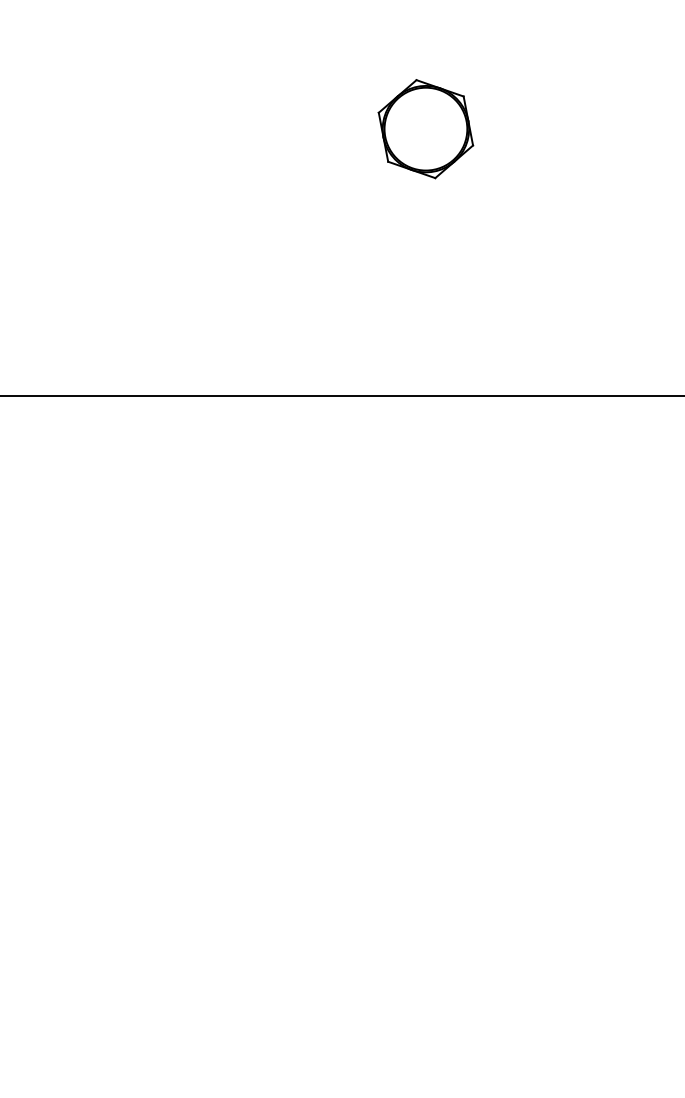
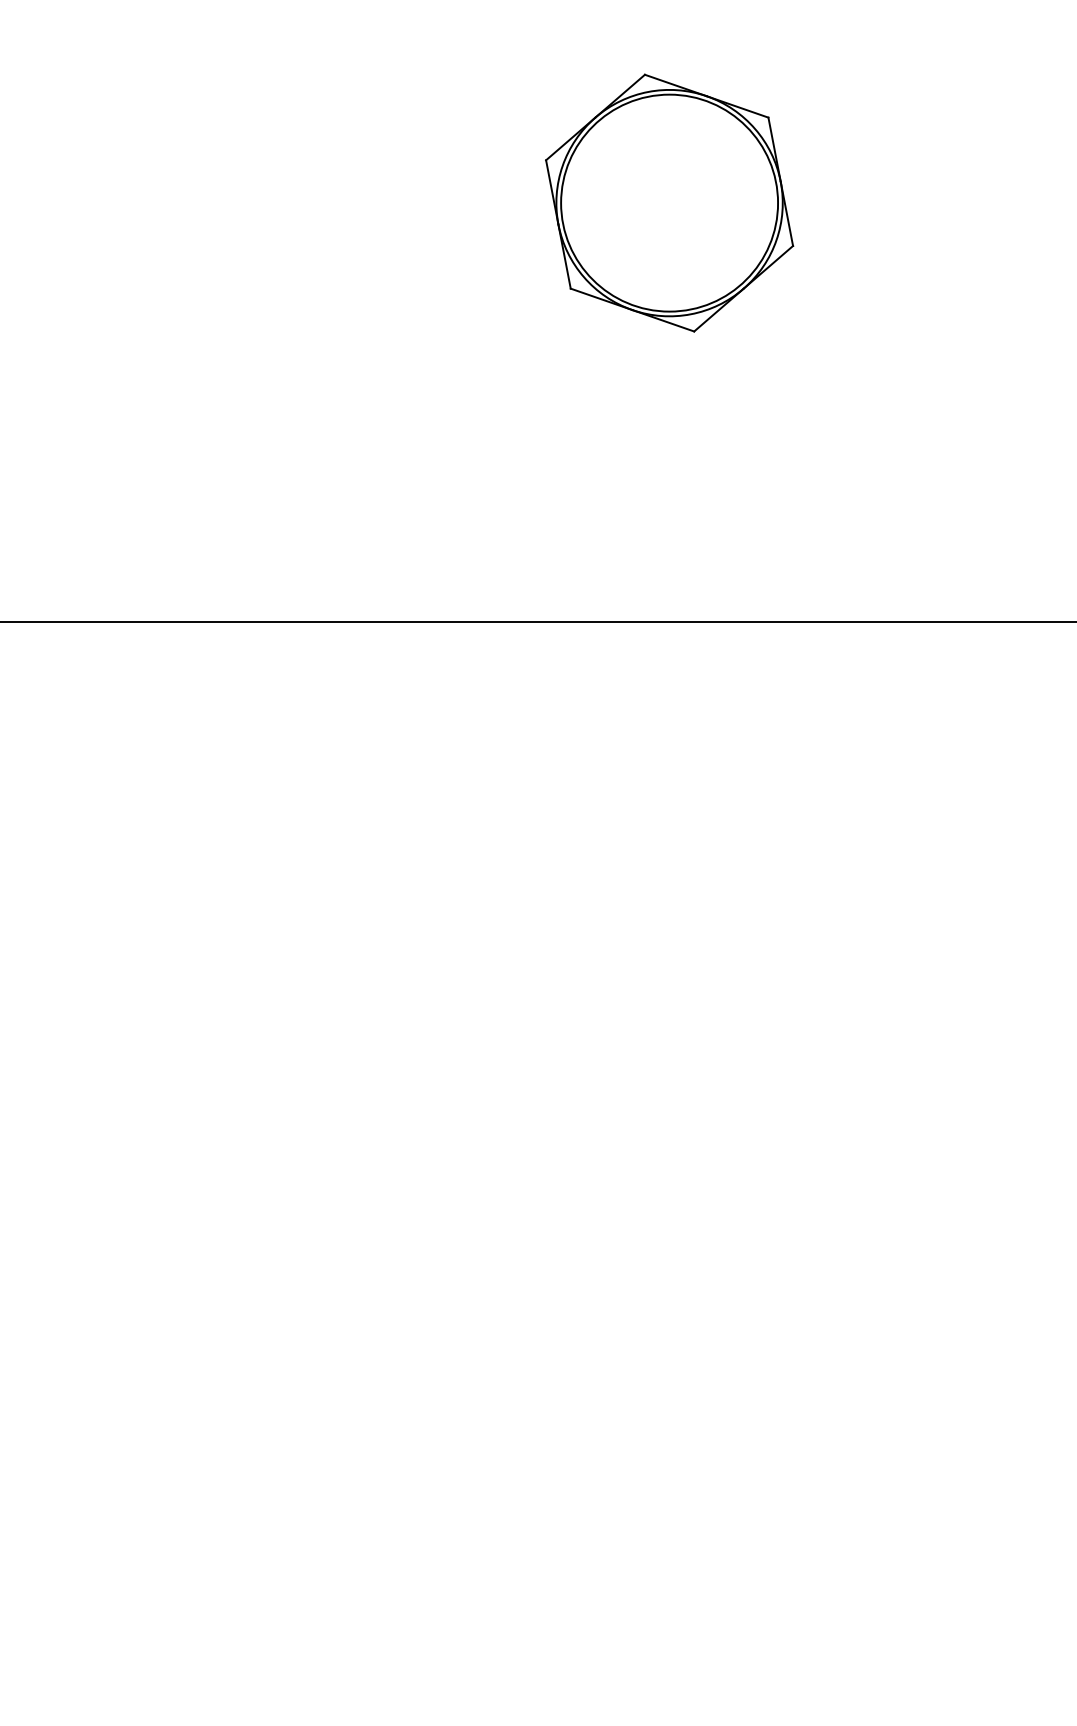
part: (425, 128) -> (668, 201), size x1.67

